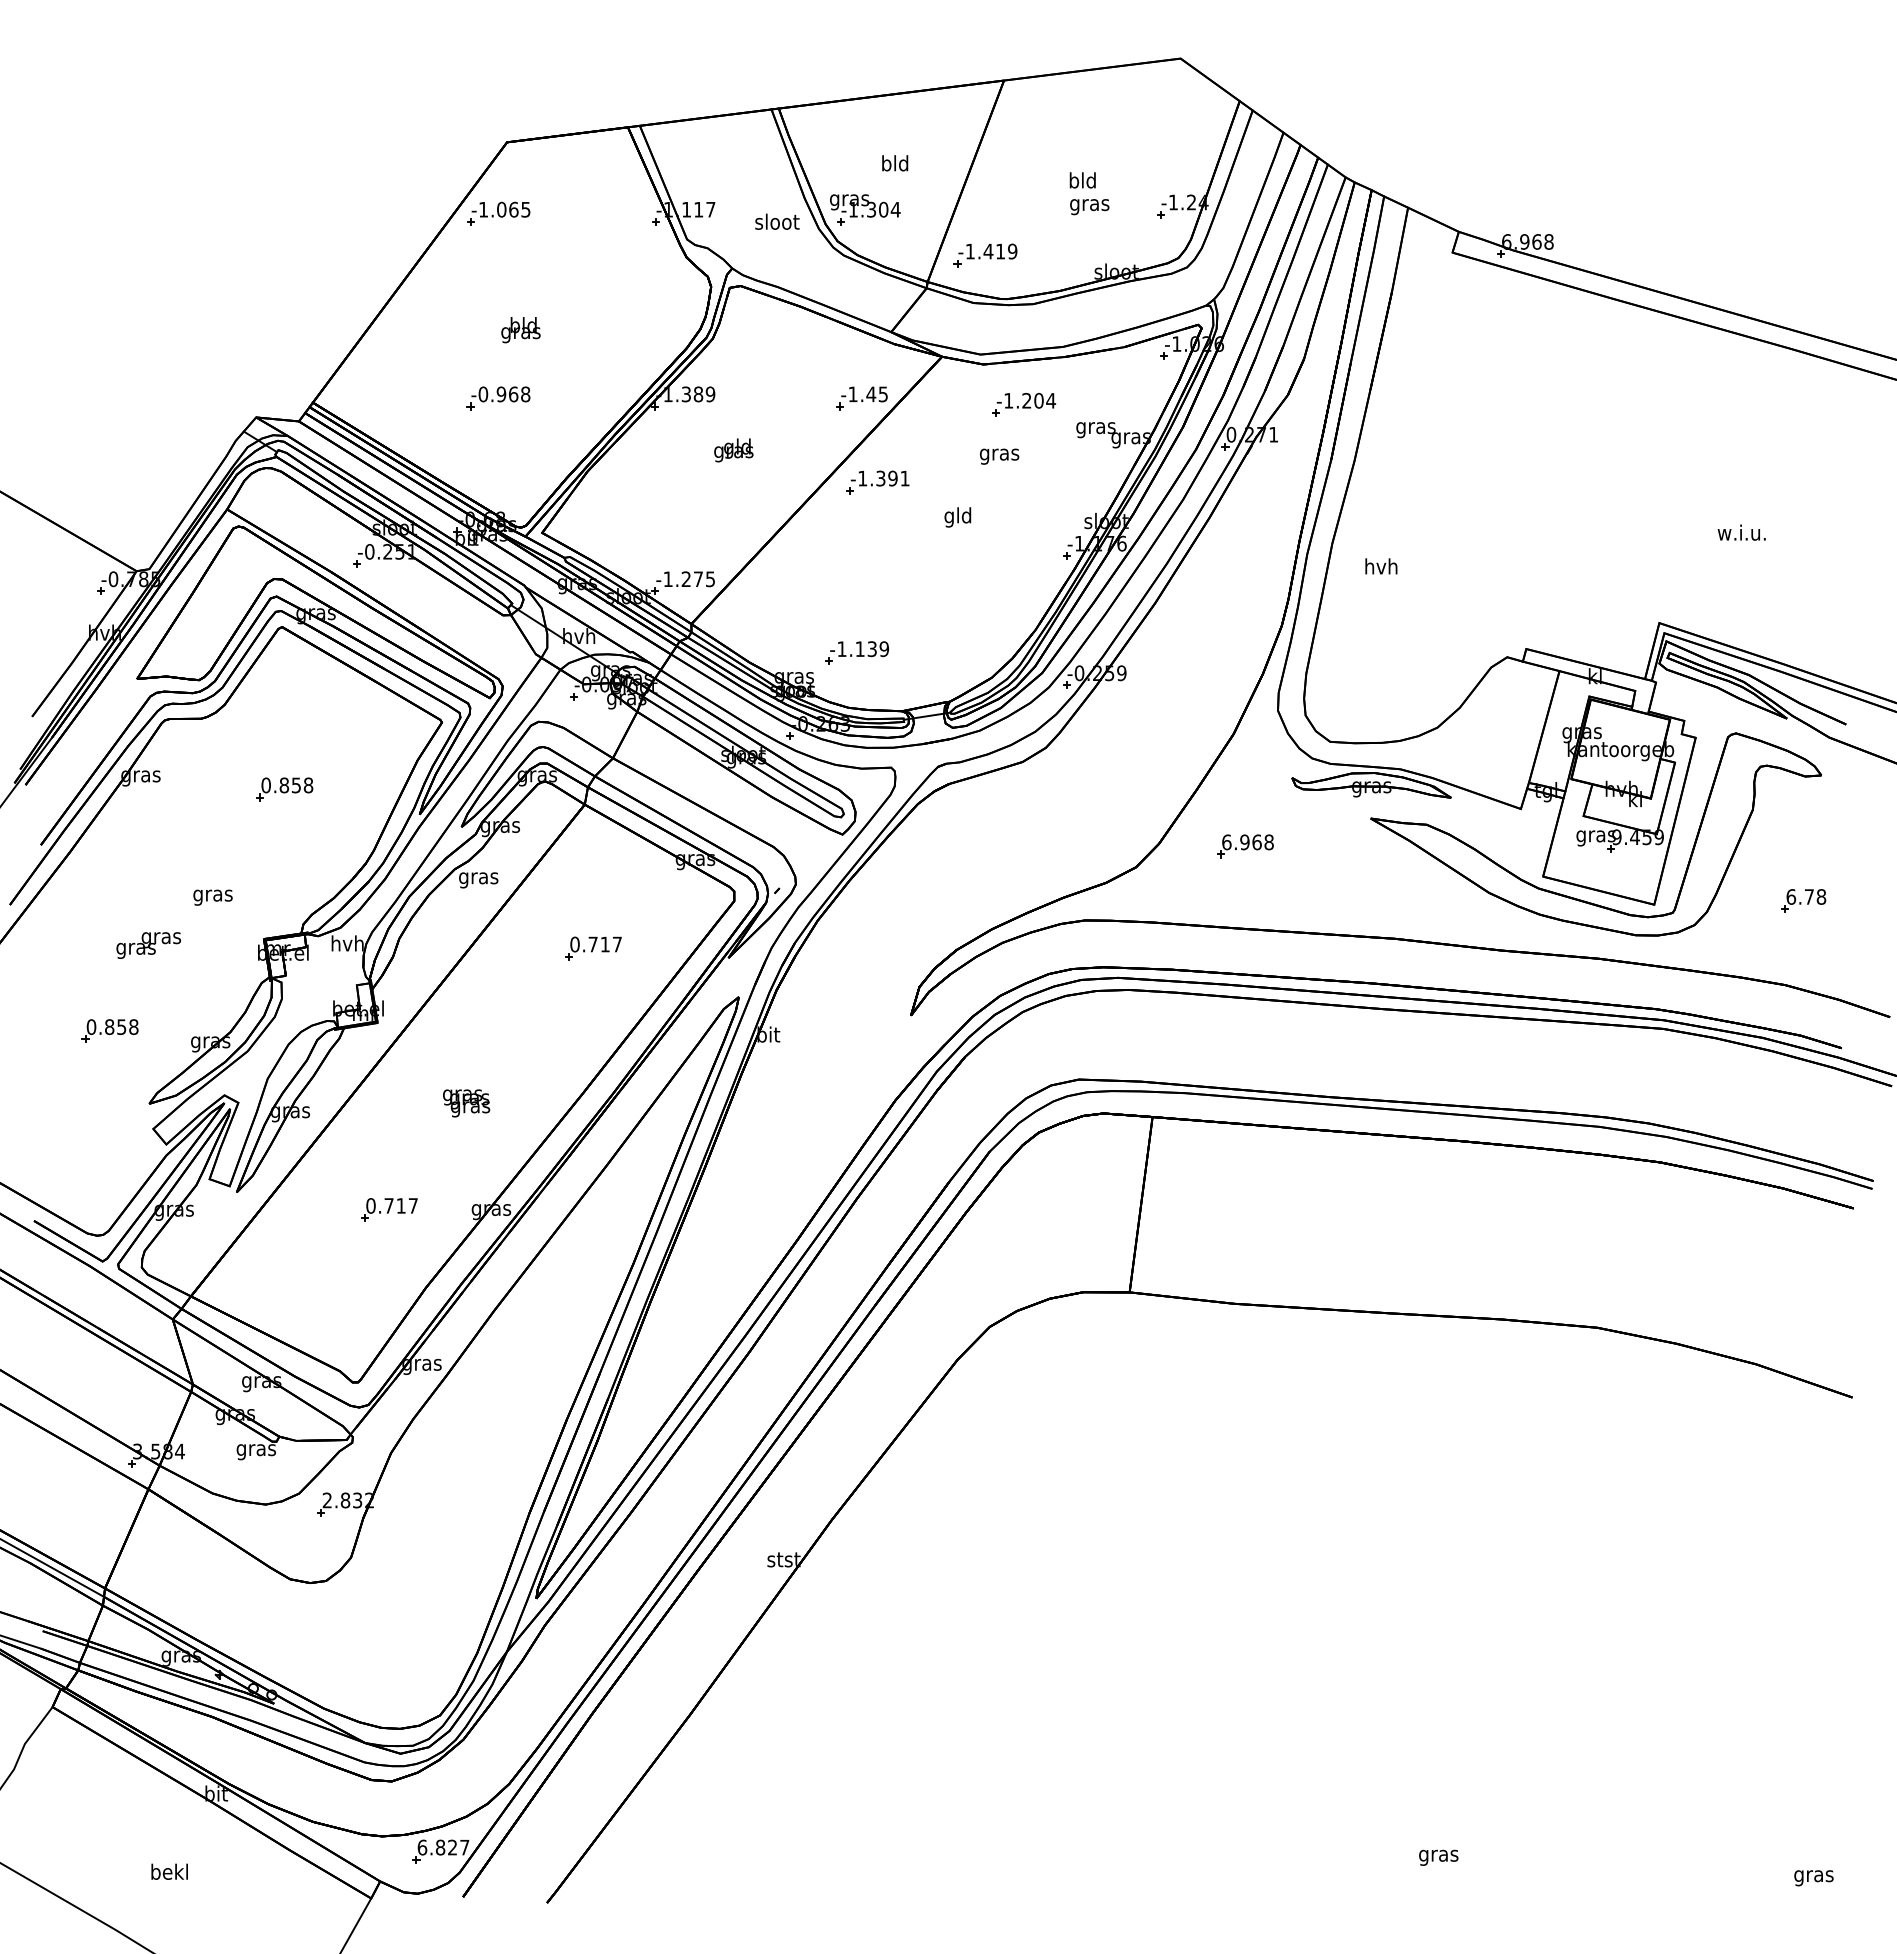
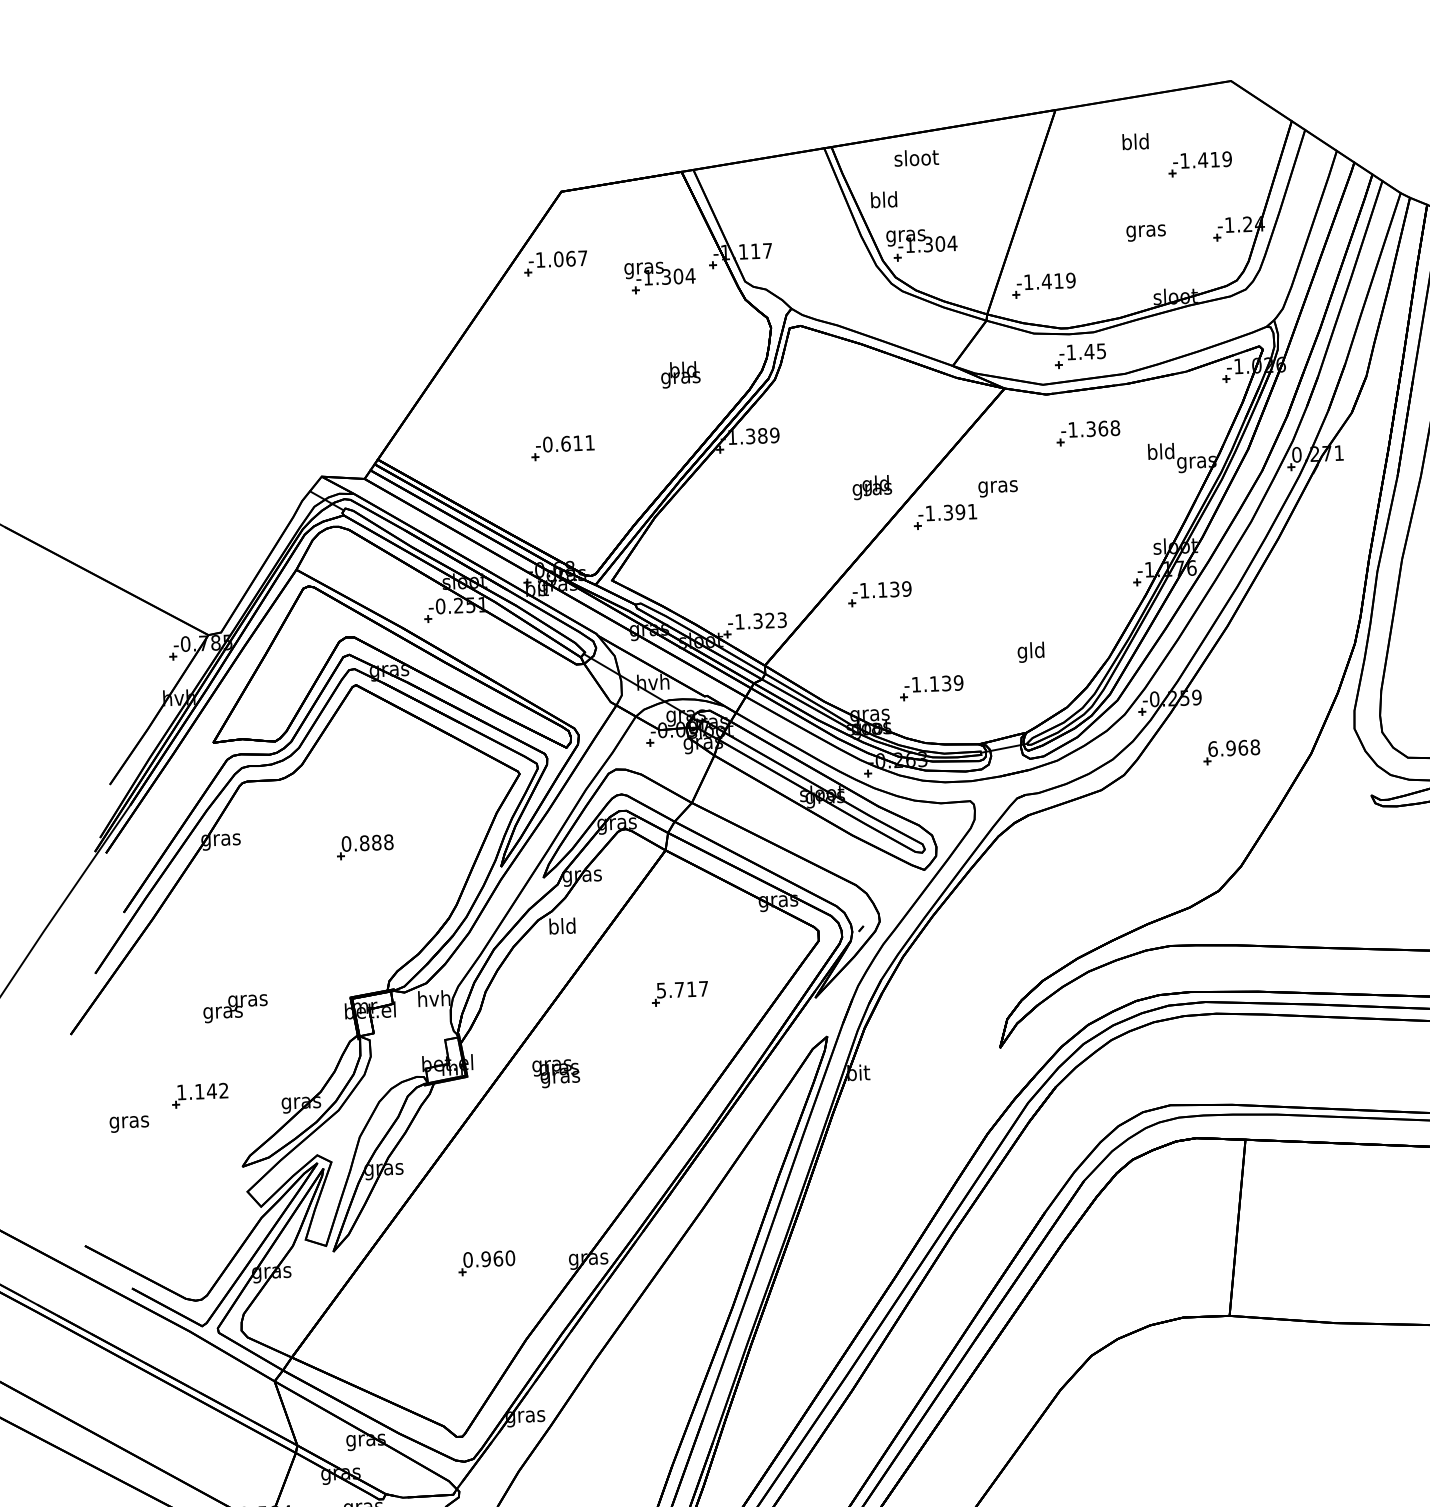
part: (1146, 140) -> (1200, 164), added
text: (895, 163) -> (884, 199), moved
text: (1082, 180) -> (1135, 141), moved
text: (525, 209) -> (582, 258), -1.065 -> -1.067
text: (777, 221) -> (916, 157), moved
part: (602, 231) -> (660, 276), added
text: (520, 330) -> (680, 375), moved
text: (513, 394) -> (577, 443), -0.968 -> -0.611
part: (861, 398) -> (1079, 356), moved
text: (1039, 400) -> (1103, 428), -1.204 -> -1.368
text: (1095, 427) -> (1160, 453), gras -> bld
text: (733, 450) -> (871, 487), moved
text: (999, 456) -> (998, 488), moved
text: (957, 517) -> (1030, 652), moved
part: (808, 556) -> (879, 593), added
text: (698, 579) -> (770, 620), -1.275 -> -1.323
text: (296, 785) -> (376, 842), 0.858 -> 0.888
part: (1245, 846) -> (1231, 752), moved
text: (478, 878) -> (562, 928), gras -> bld
text: (212, 897) -> (128, 1124), moved
text: (574, 944) -> (660, 990), 0.717 -> 5.717
text: (112, 1027) -> (202, 1092), 0.858 -> 1.142
text: (466, 1103) -> (556, 1073), moved
text: (401, 1205) -> (498, 1258), 0.717 -> 0.960

